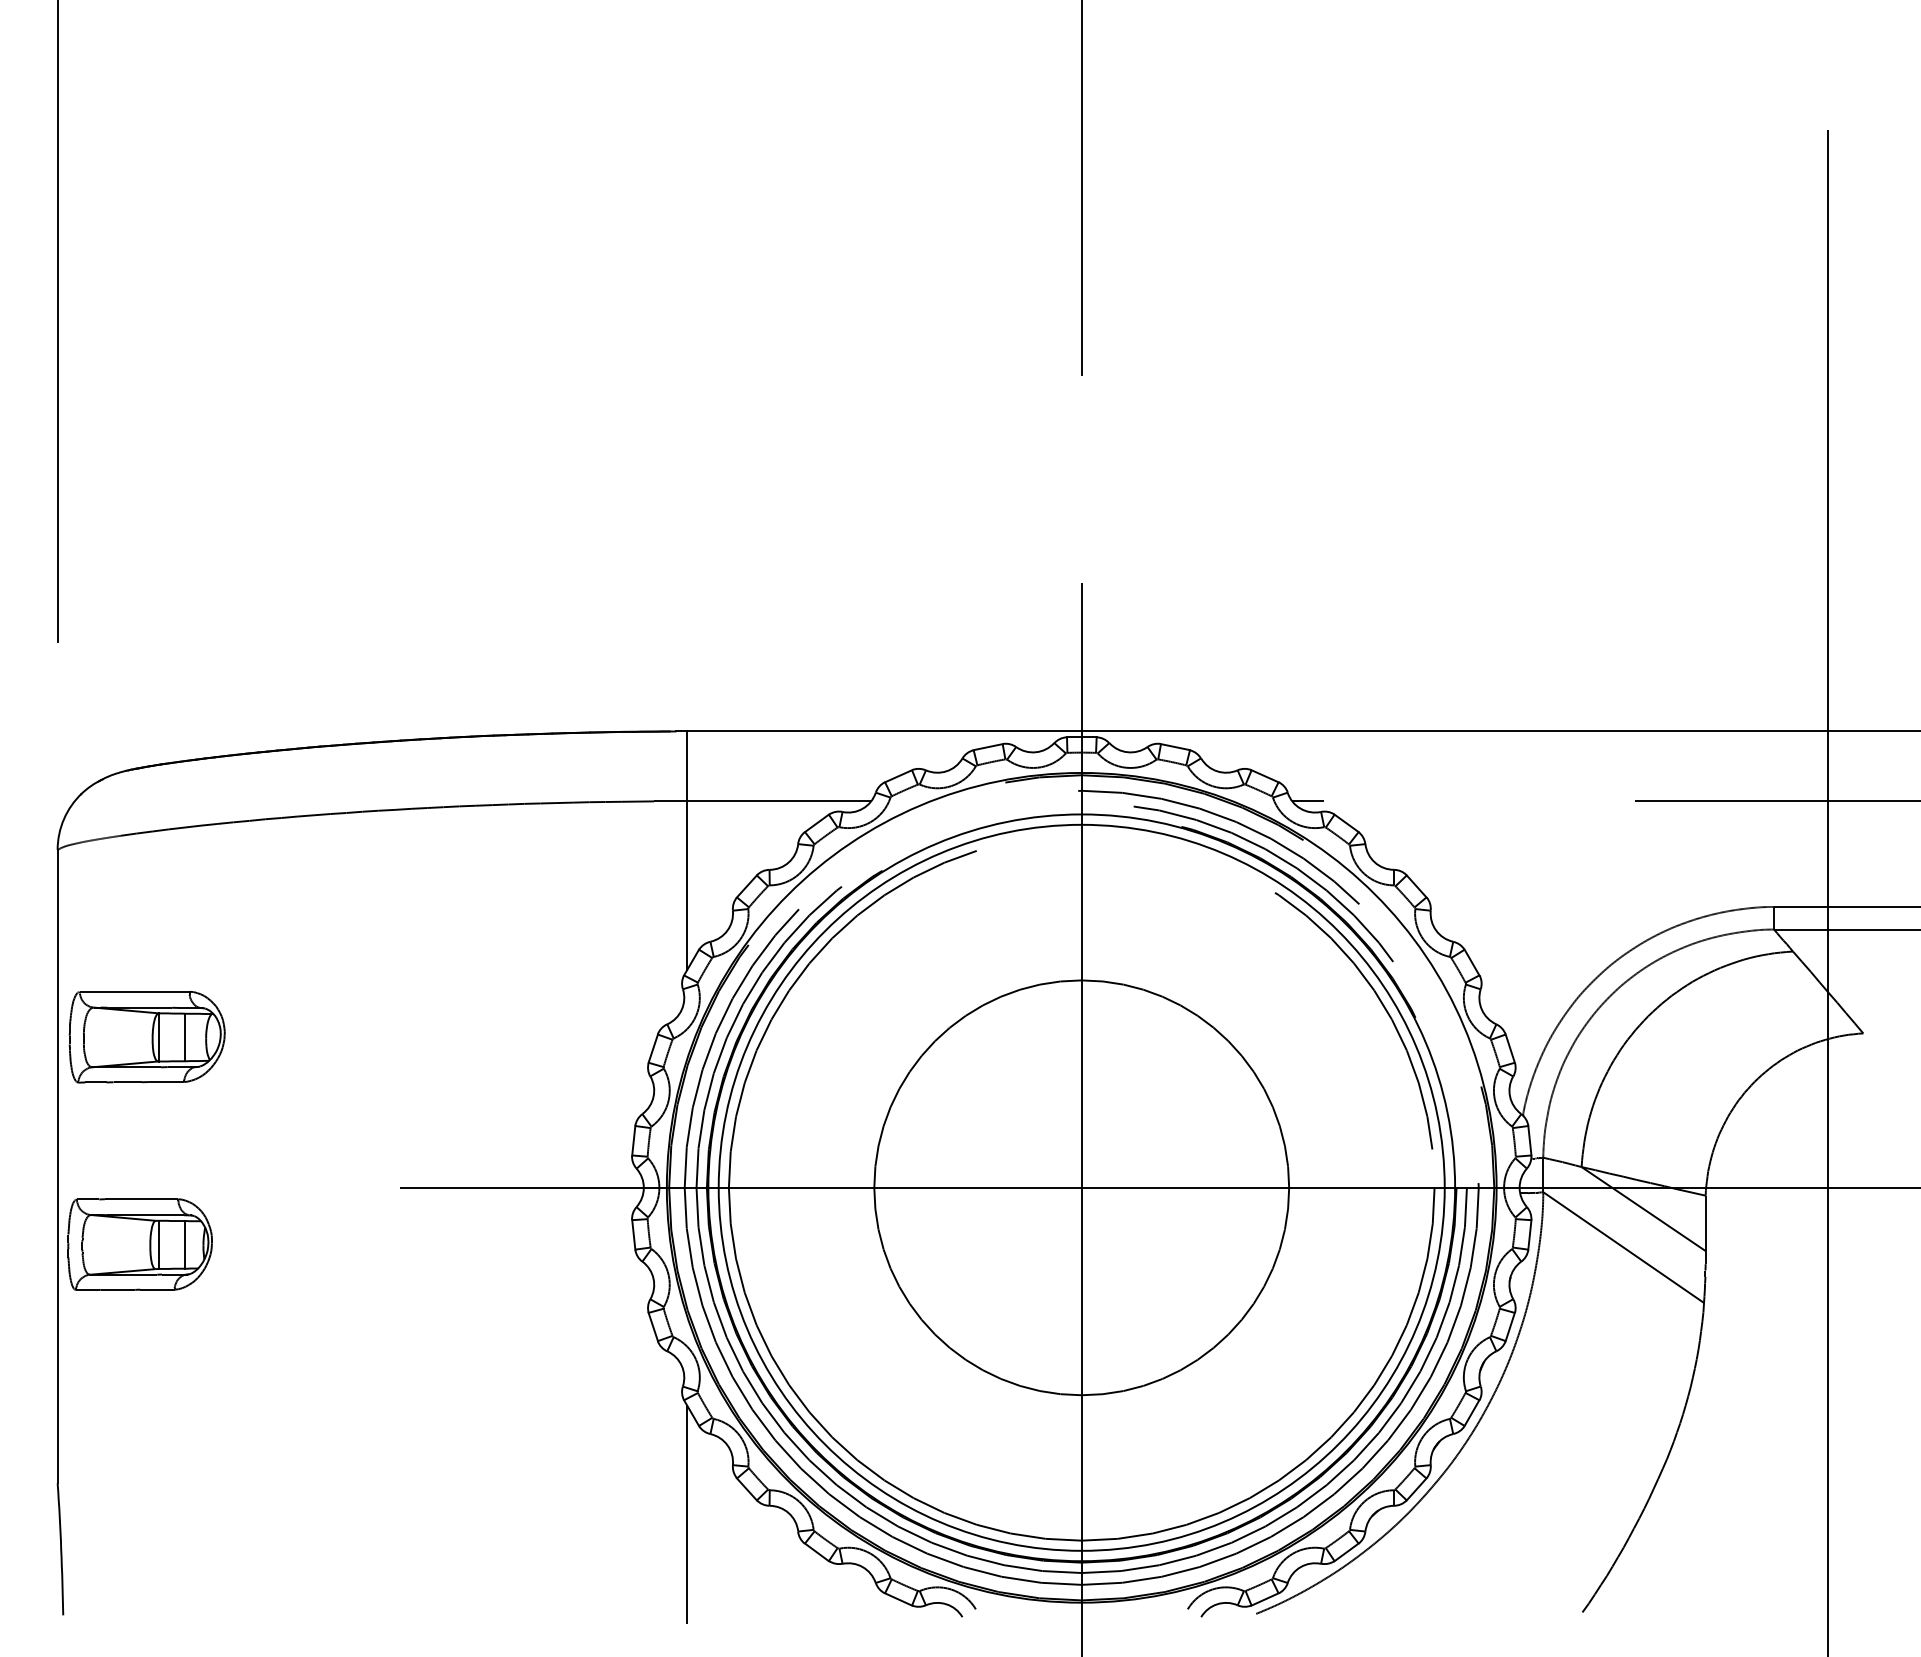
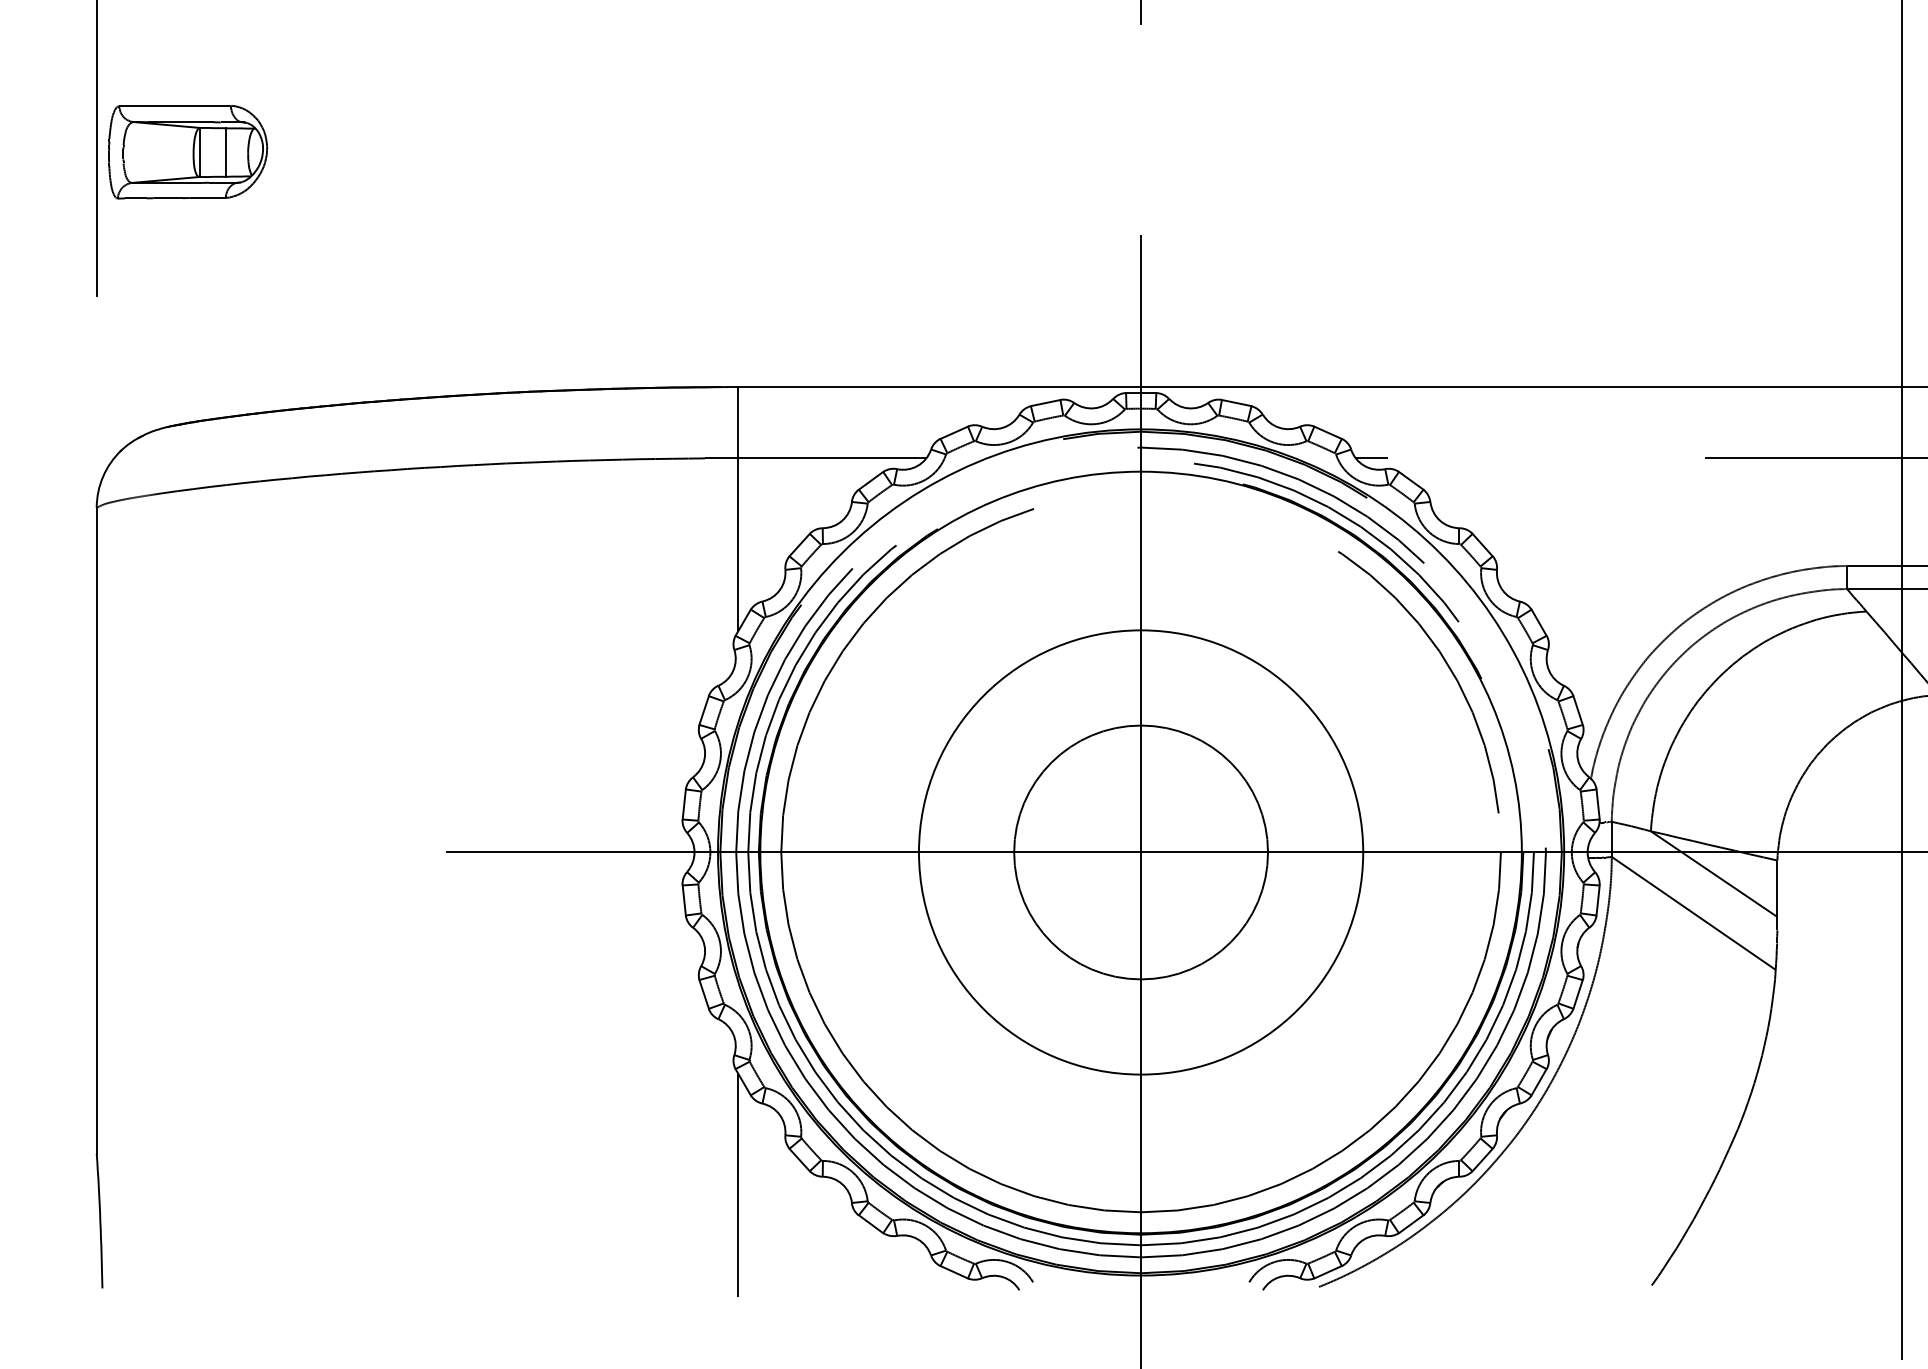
part: (146, 1037) -> (187, 152), moved
circle: (1081, 1187) -> (1140, 852), size x0.6
circle: (1081, 1187) -> (1140, 852), size x0.6
part: (139, 1244) -> (180, 910), removed

